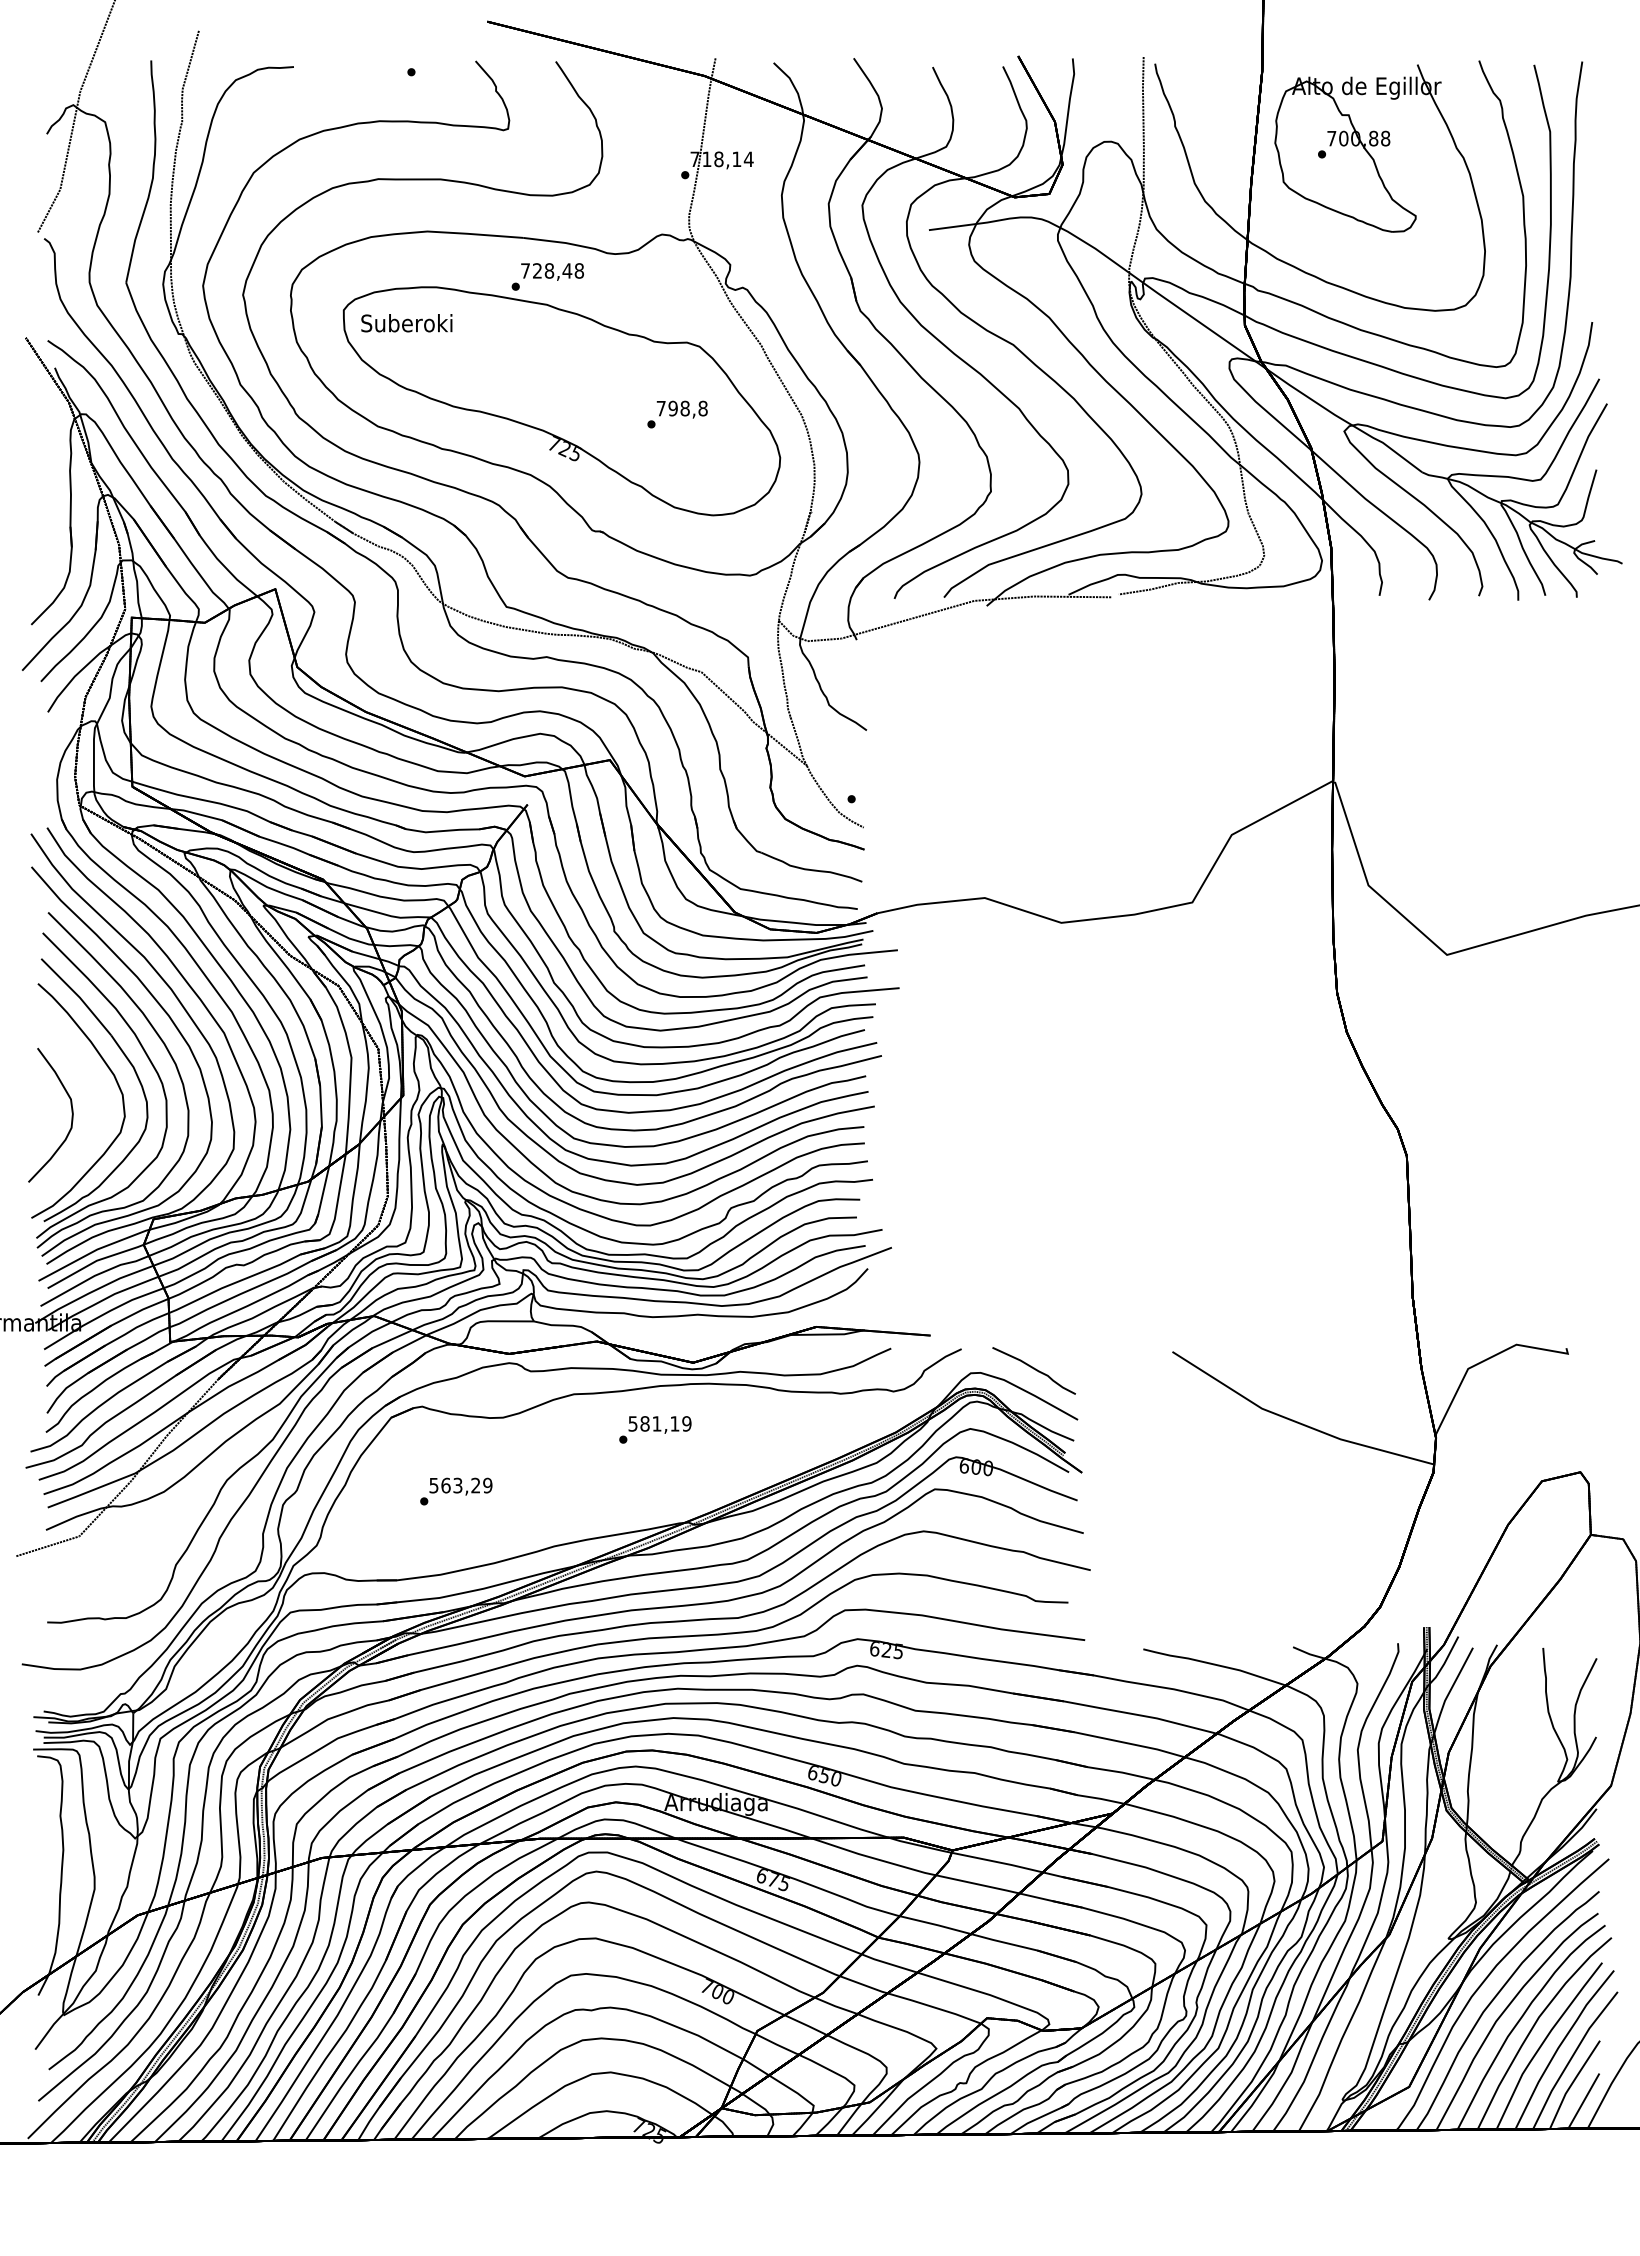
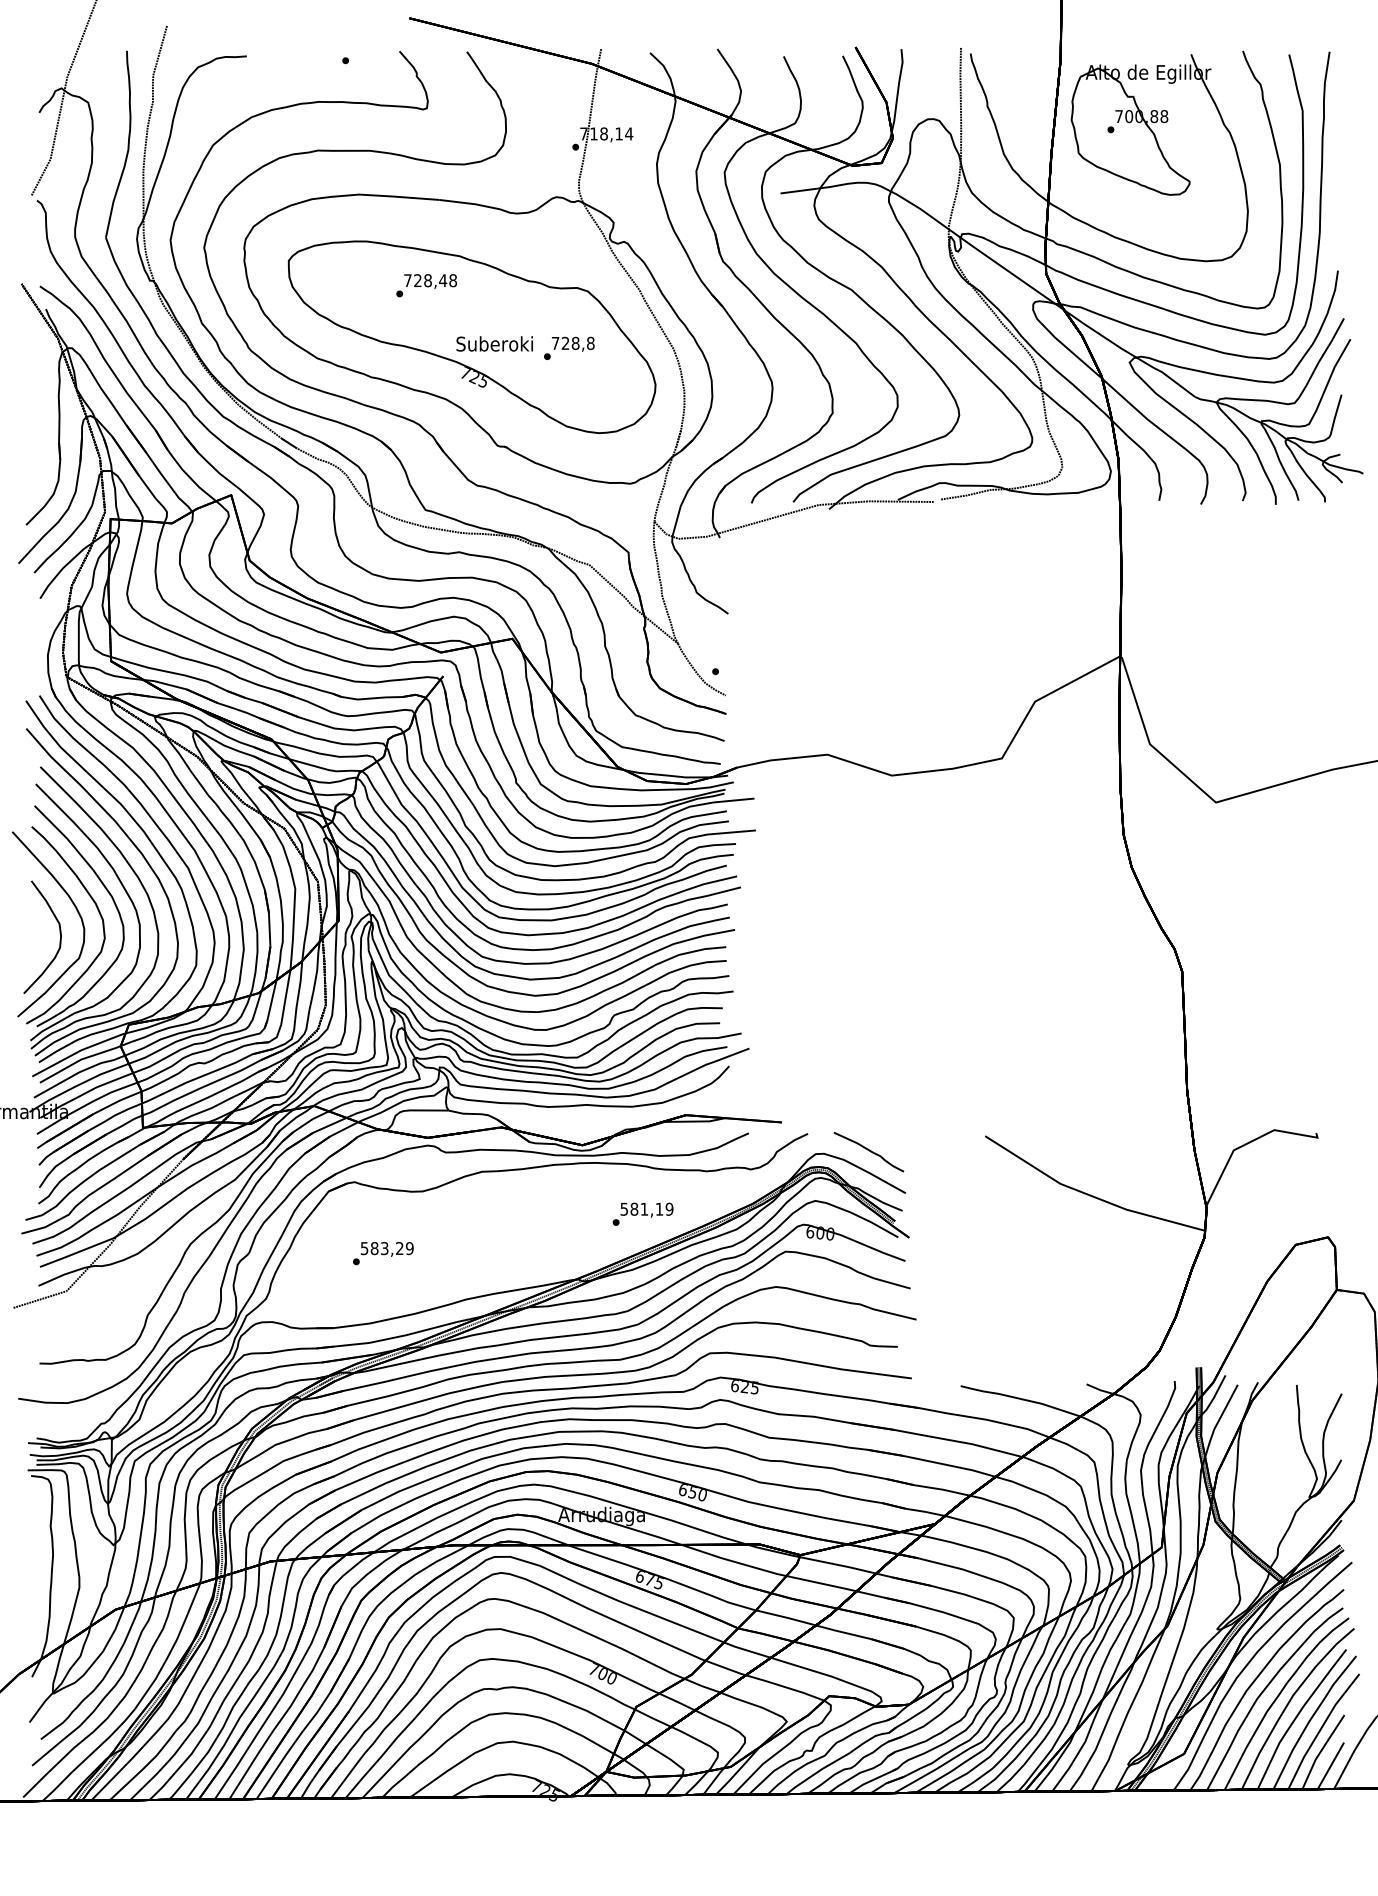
text: (547, 276) -> (426, 285), moved
text: (406, 323) -> (494, 344), moved
text: (672, 408) -> (565, 343), 798,8 -> 728,8
curve: (88, 1078) -> (74, 906), added
text: (655, 1429) -> (643, 1213), moved
text: (445, 1485) -> (374, 1248), 563,29 -> 583,29

